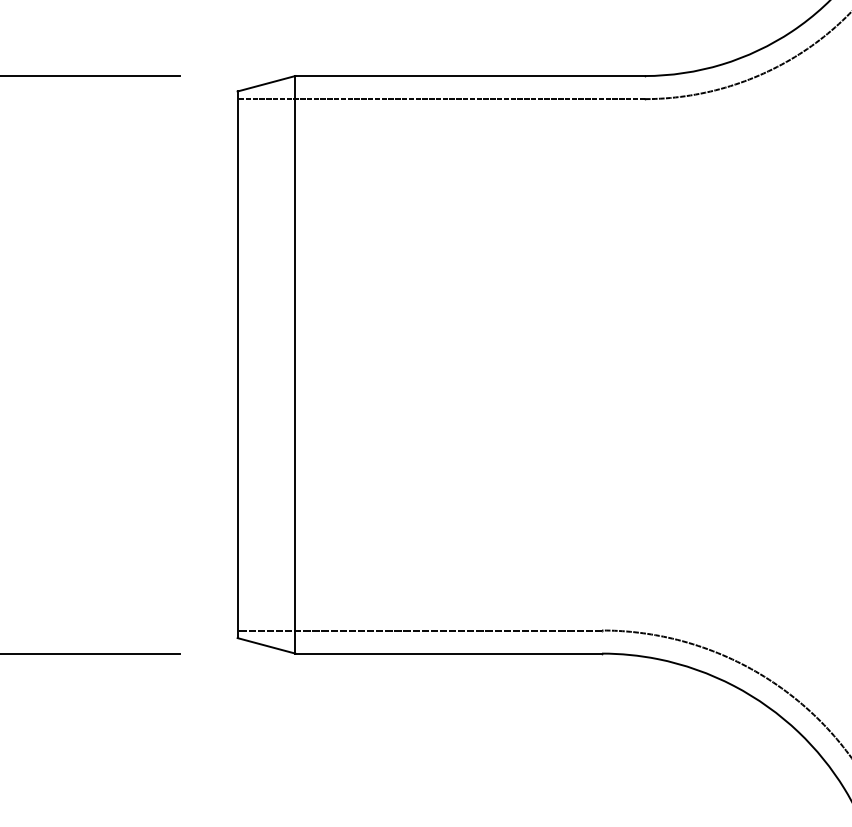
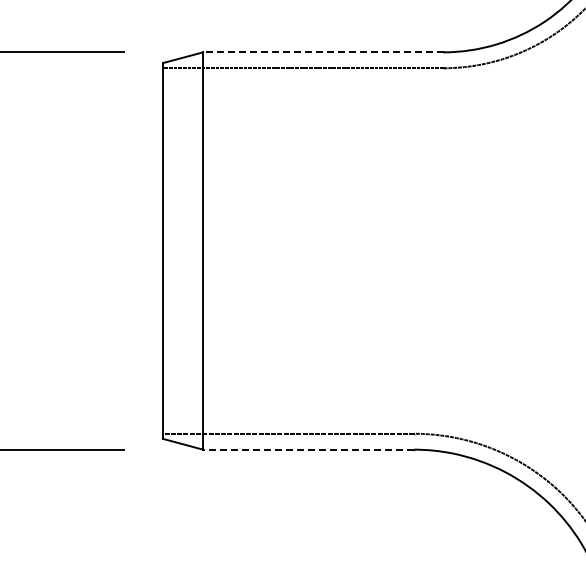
line: (468, 76) -> (322, 52), solid -> dashed
line: (448, 653) -> (308, 449), solid -> dashed

